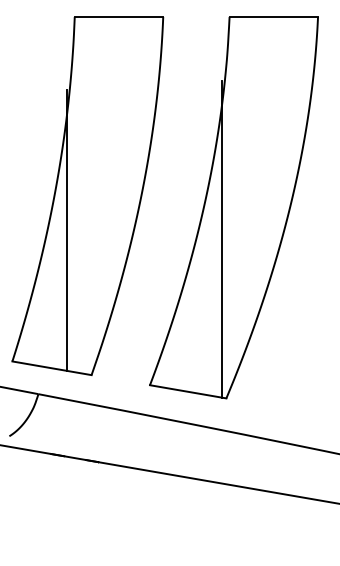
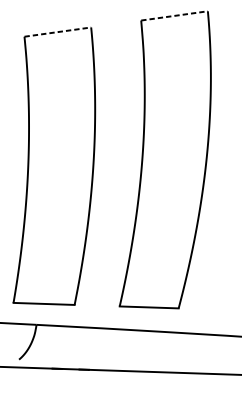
line: (119, 16) -> (58, 31), solid -> dashed
line: (274, 16) -> (175, 15), solid -> dashed
line: (66, 229) -> (40, 197), removed
line: (221, 239) -> (158, 189), removed

